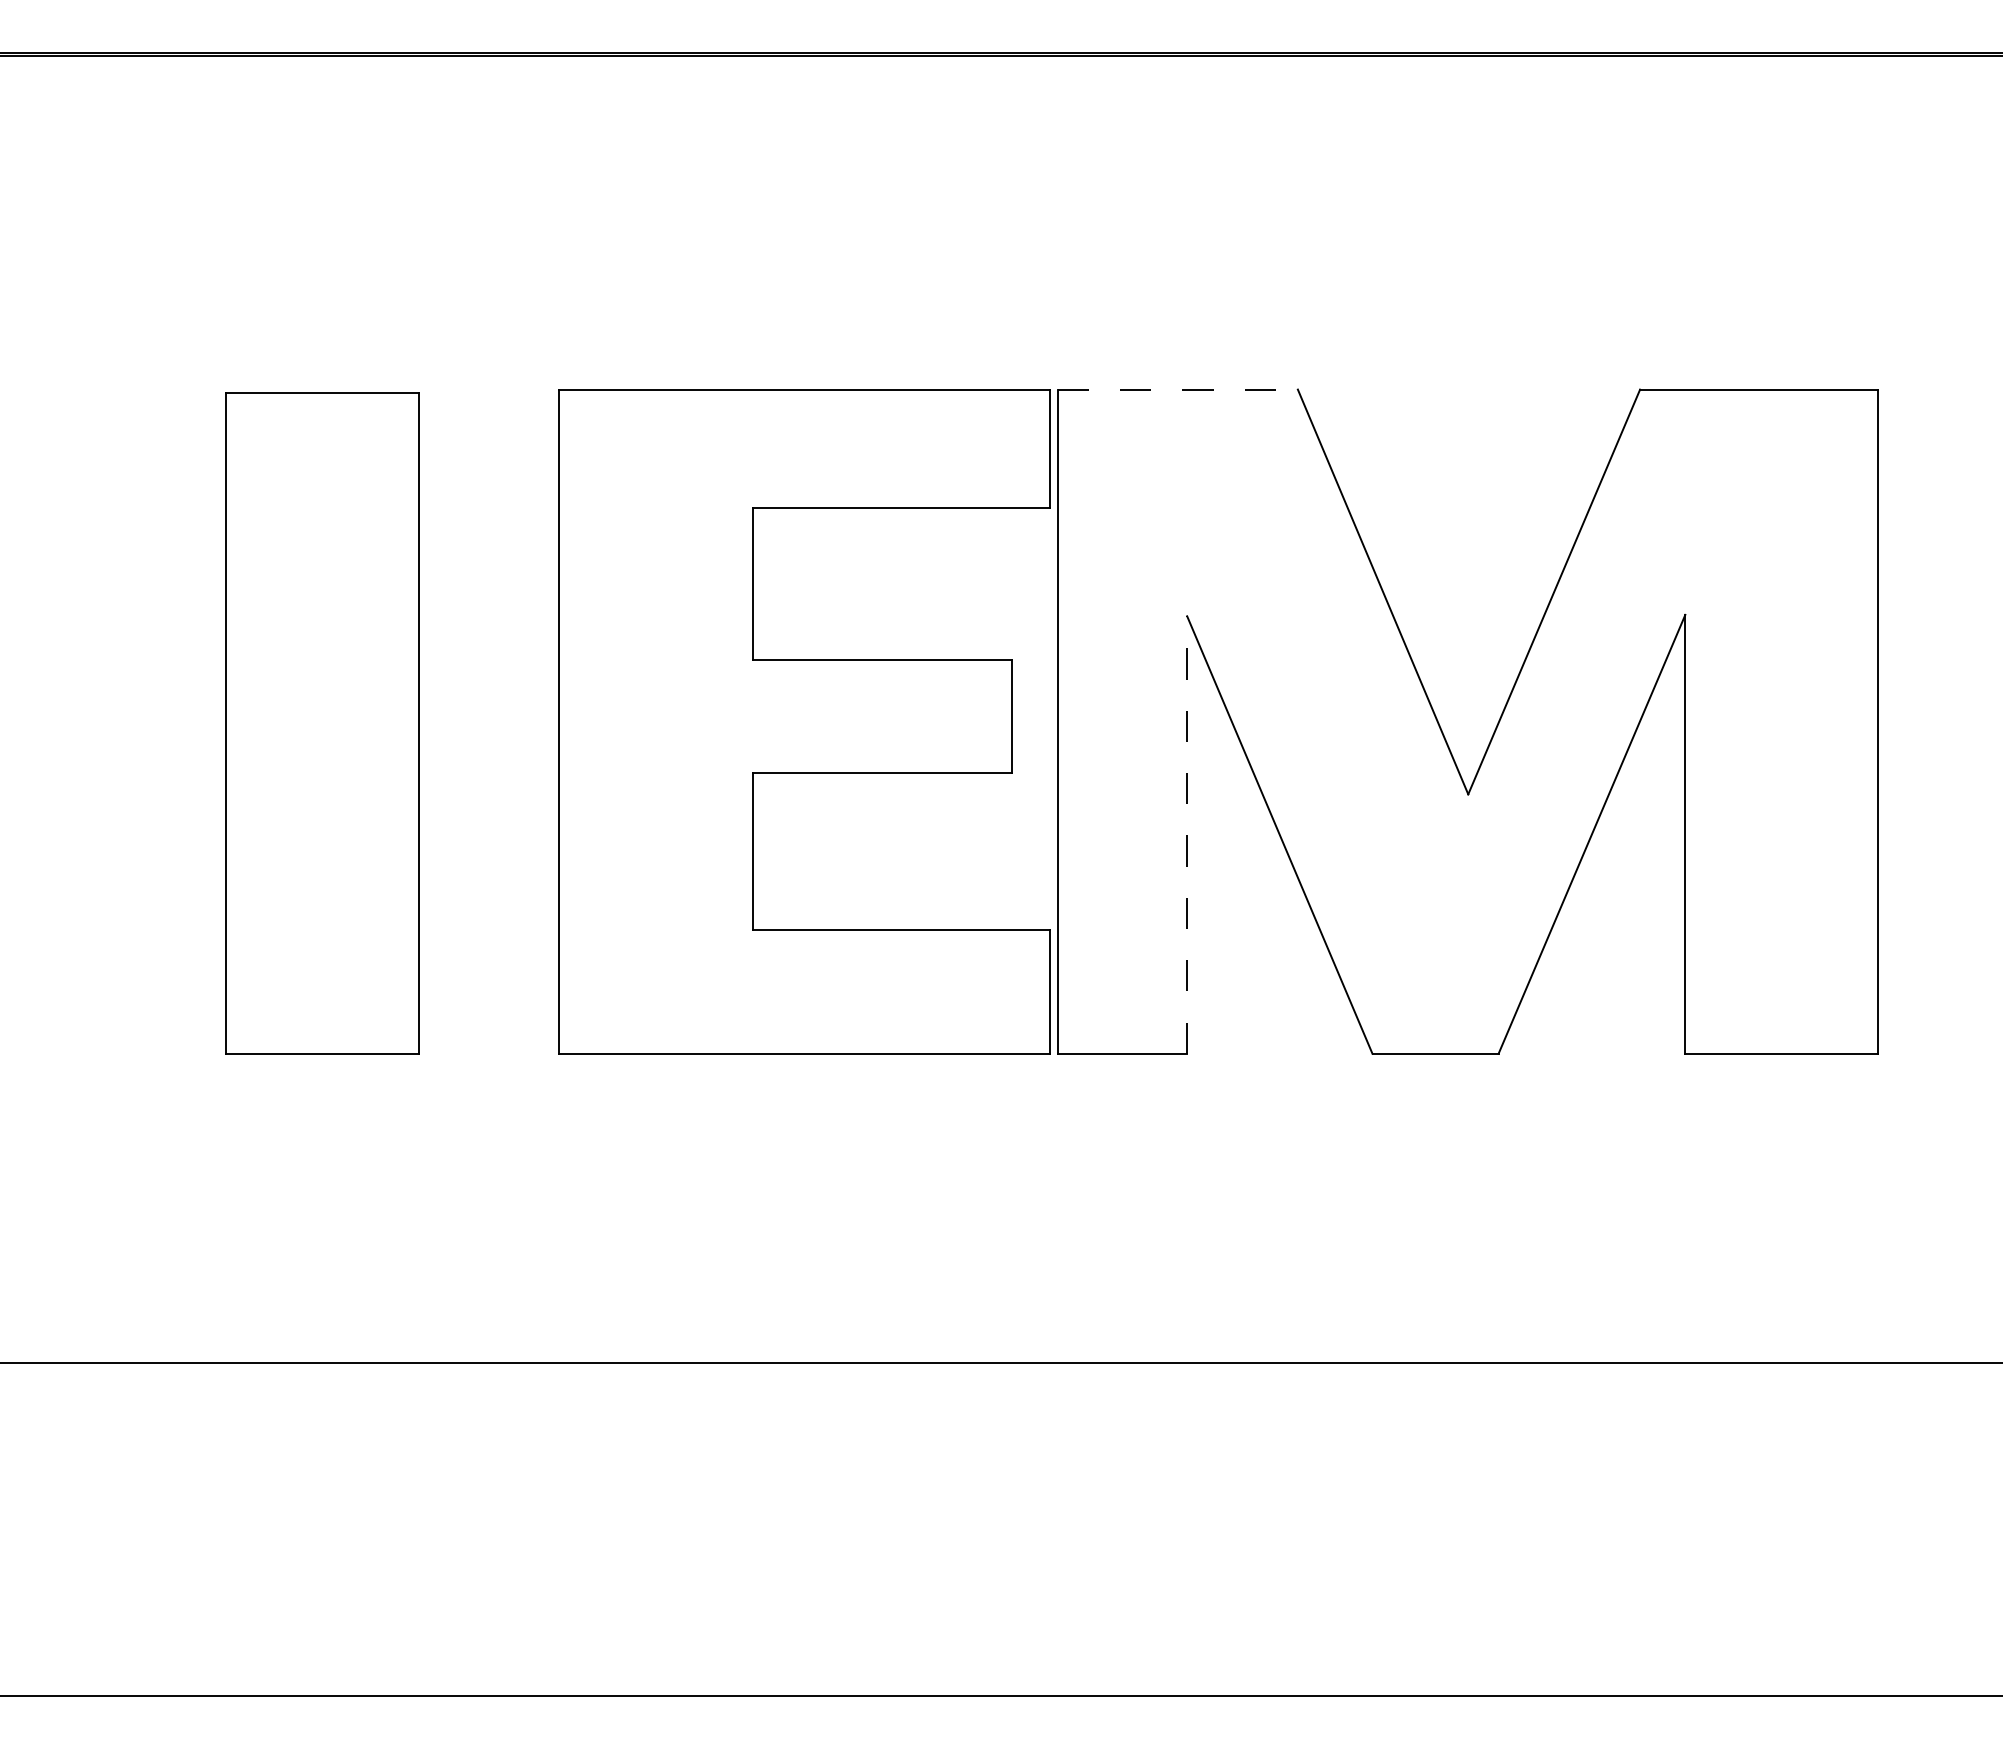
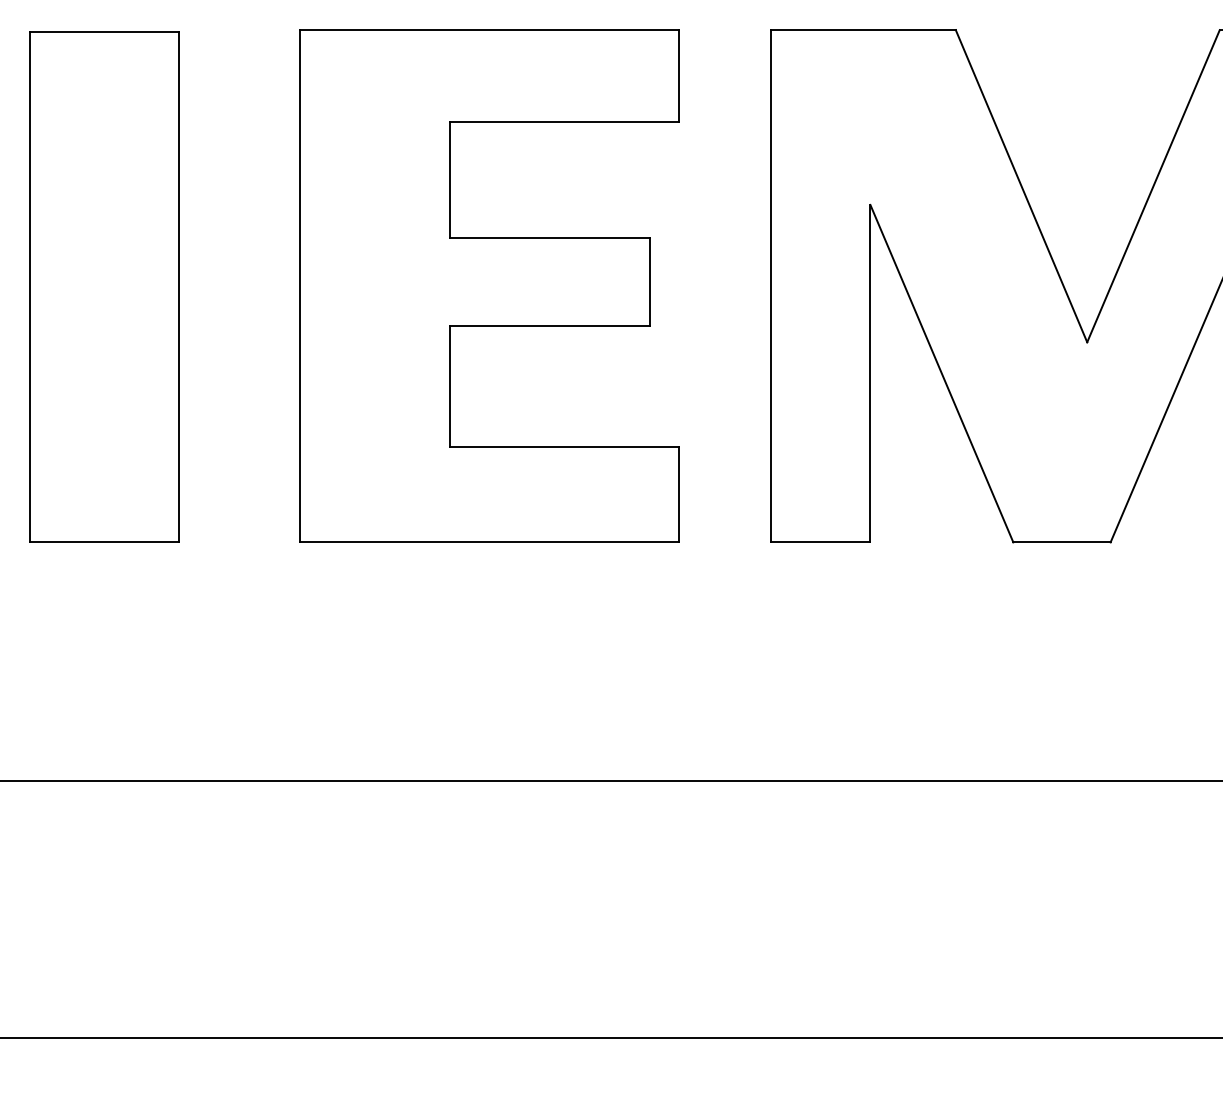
line: (1178, 389) -> (863, 30), dashed -> solid
part: (804, 721) -> (489, 286), moved
part: (322, 723) -> (104, 287), moved
line: (1187, 835) -> (870, 374), dashed -> solid

